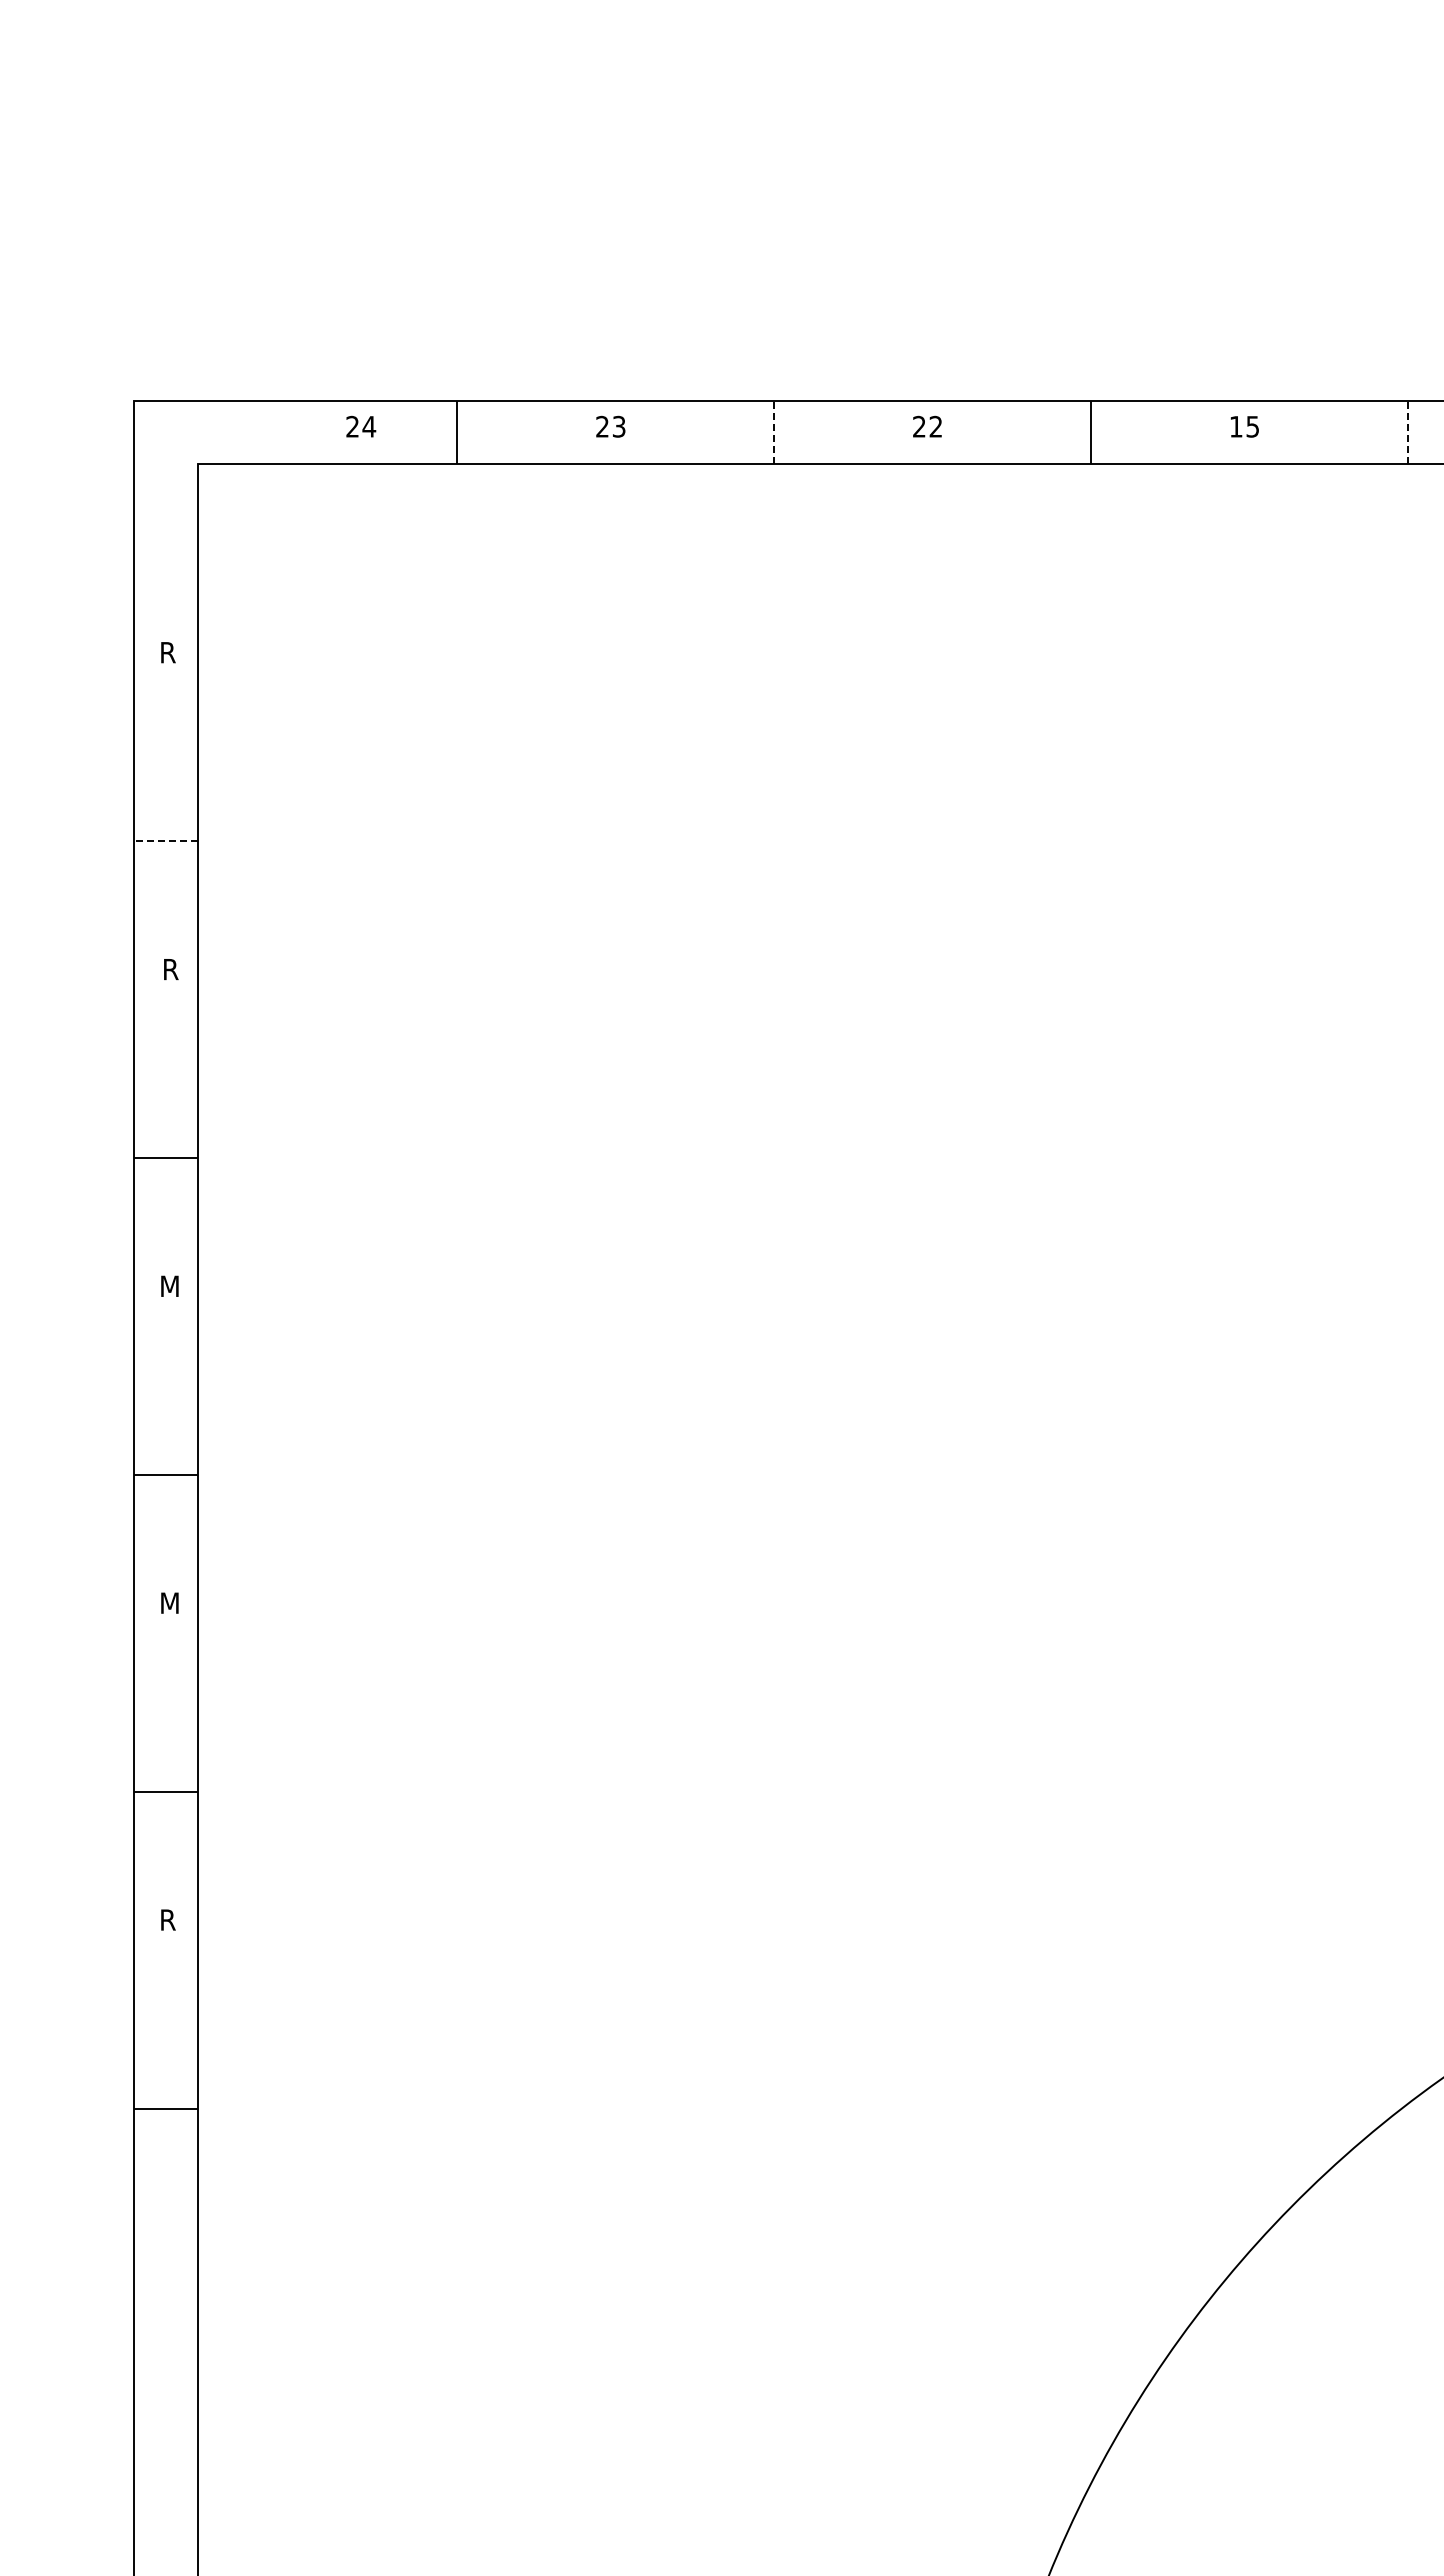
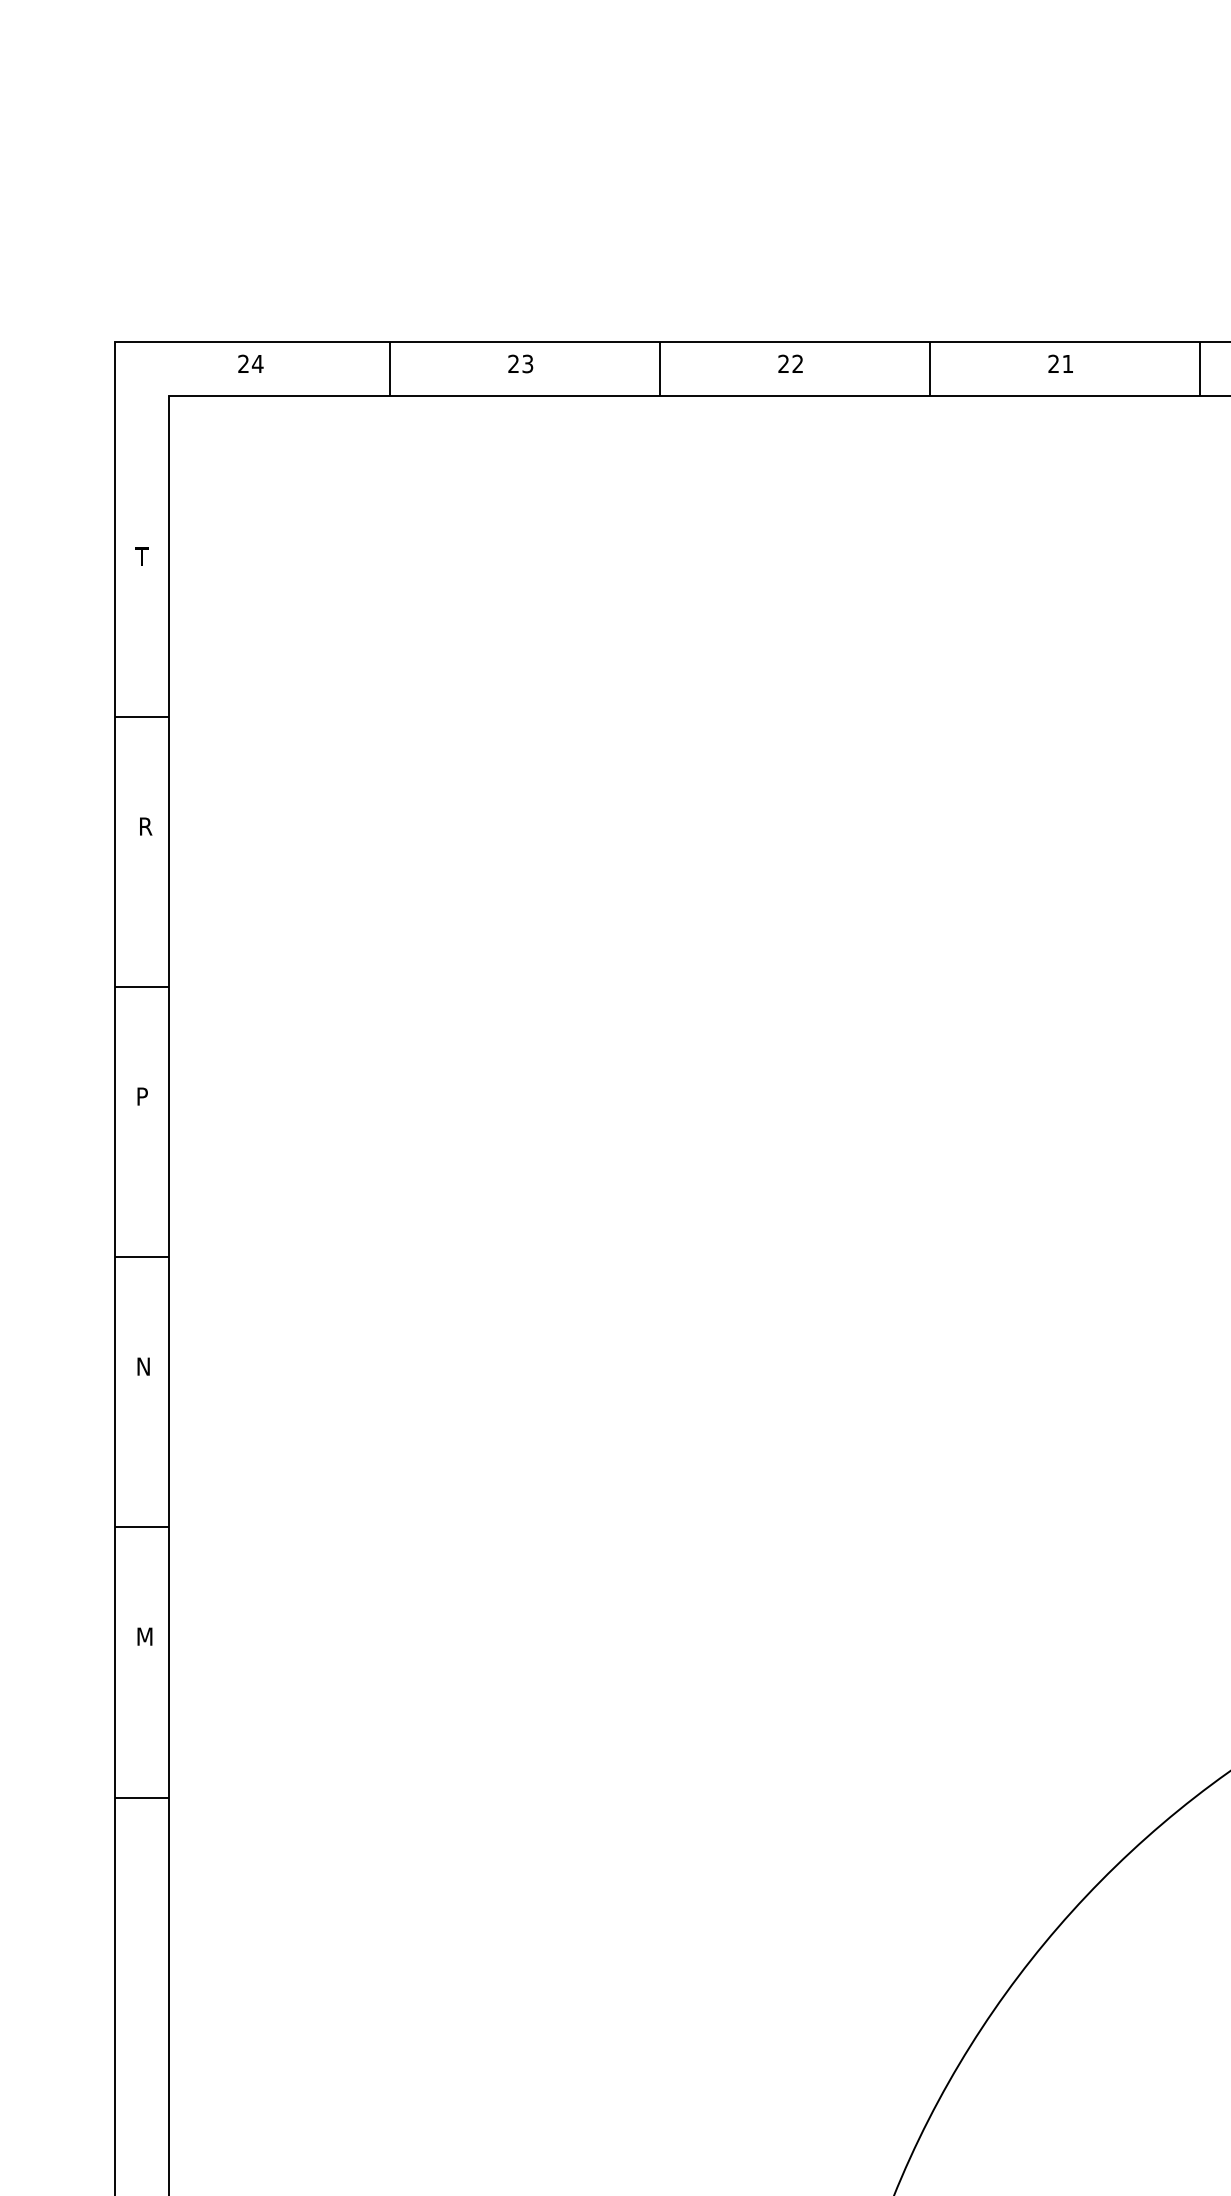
text: (361, 426) -> (251, 363), moved
text: (1244, 426) -> (1060, 363), 15 -> 21
line: (774, 432) -> (660, 368), dashed -> solid
line: (1407, 432) -> (1199, 368), dashed -> solid
text: (167, 652) -> (142, 556), R -> T
line: (165, 841) -> (141, 717), dashed -> solid
text: (170, 1285) -> (145, 1095), M -> P
text: (170, 1602) -> (145, 1366), M -> N
text: (170, 1919) -> (145, 1636), R -> M

